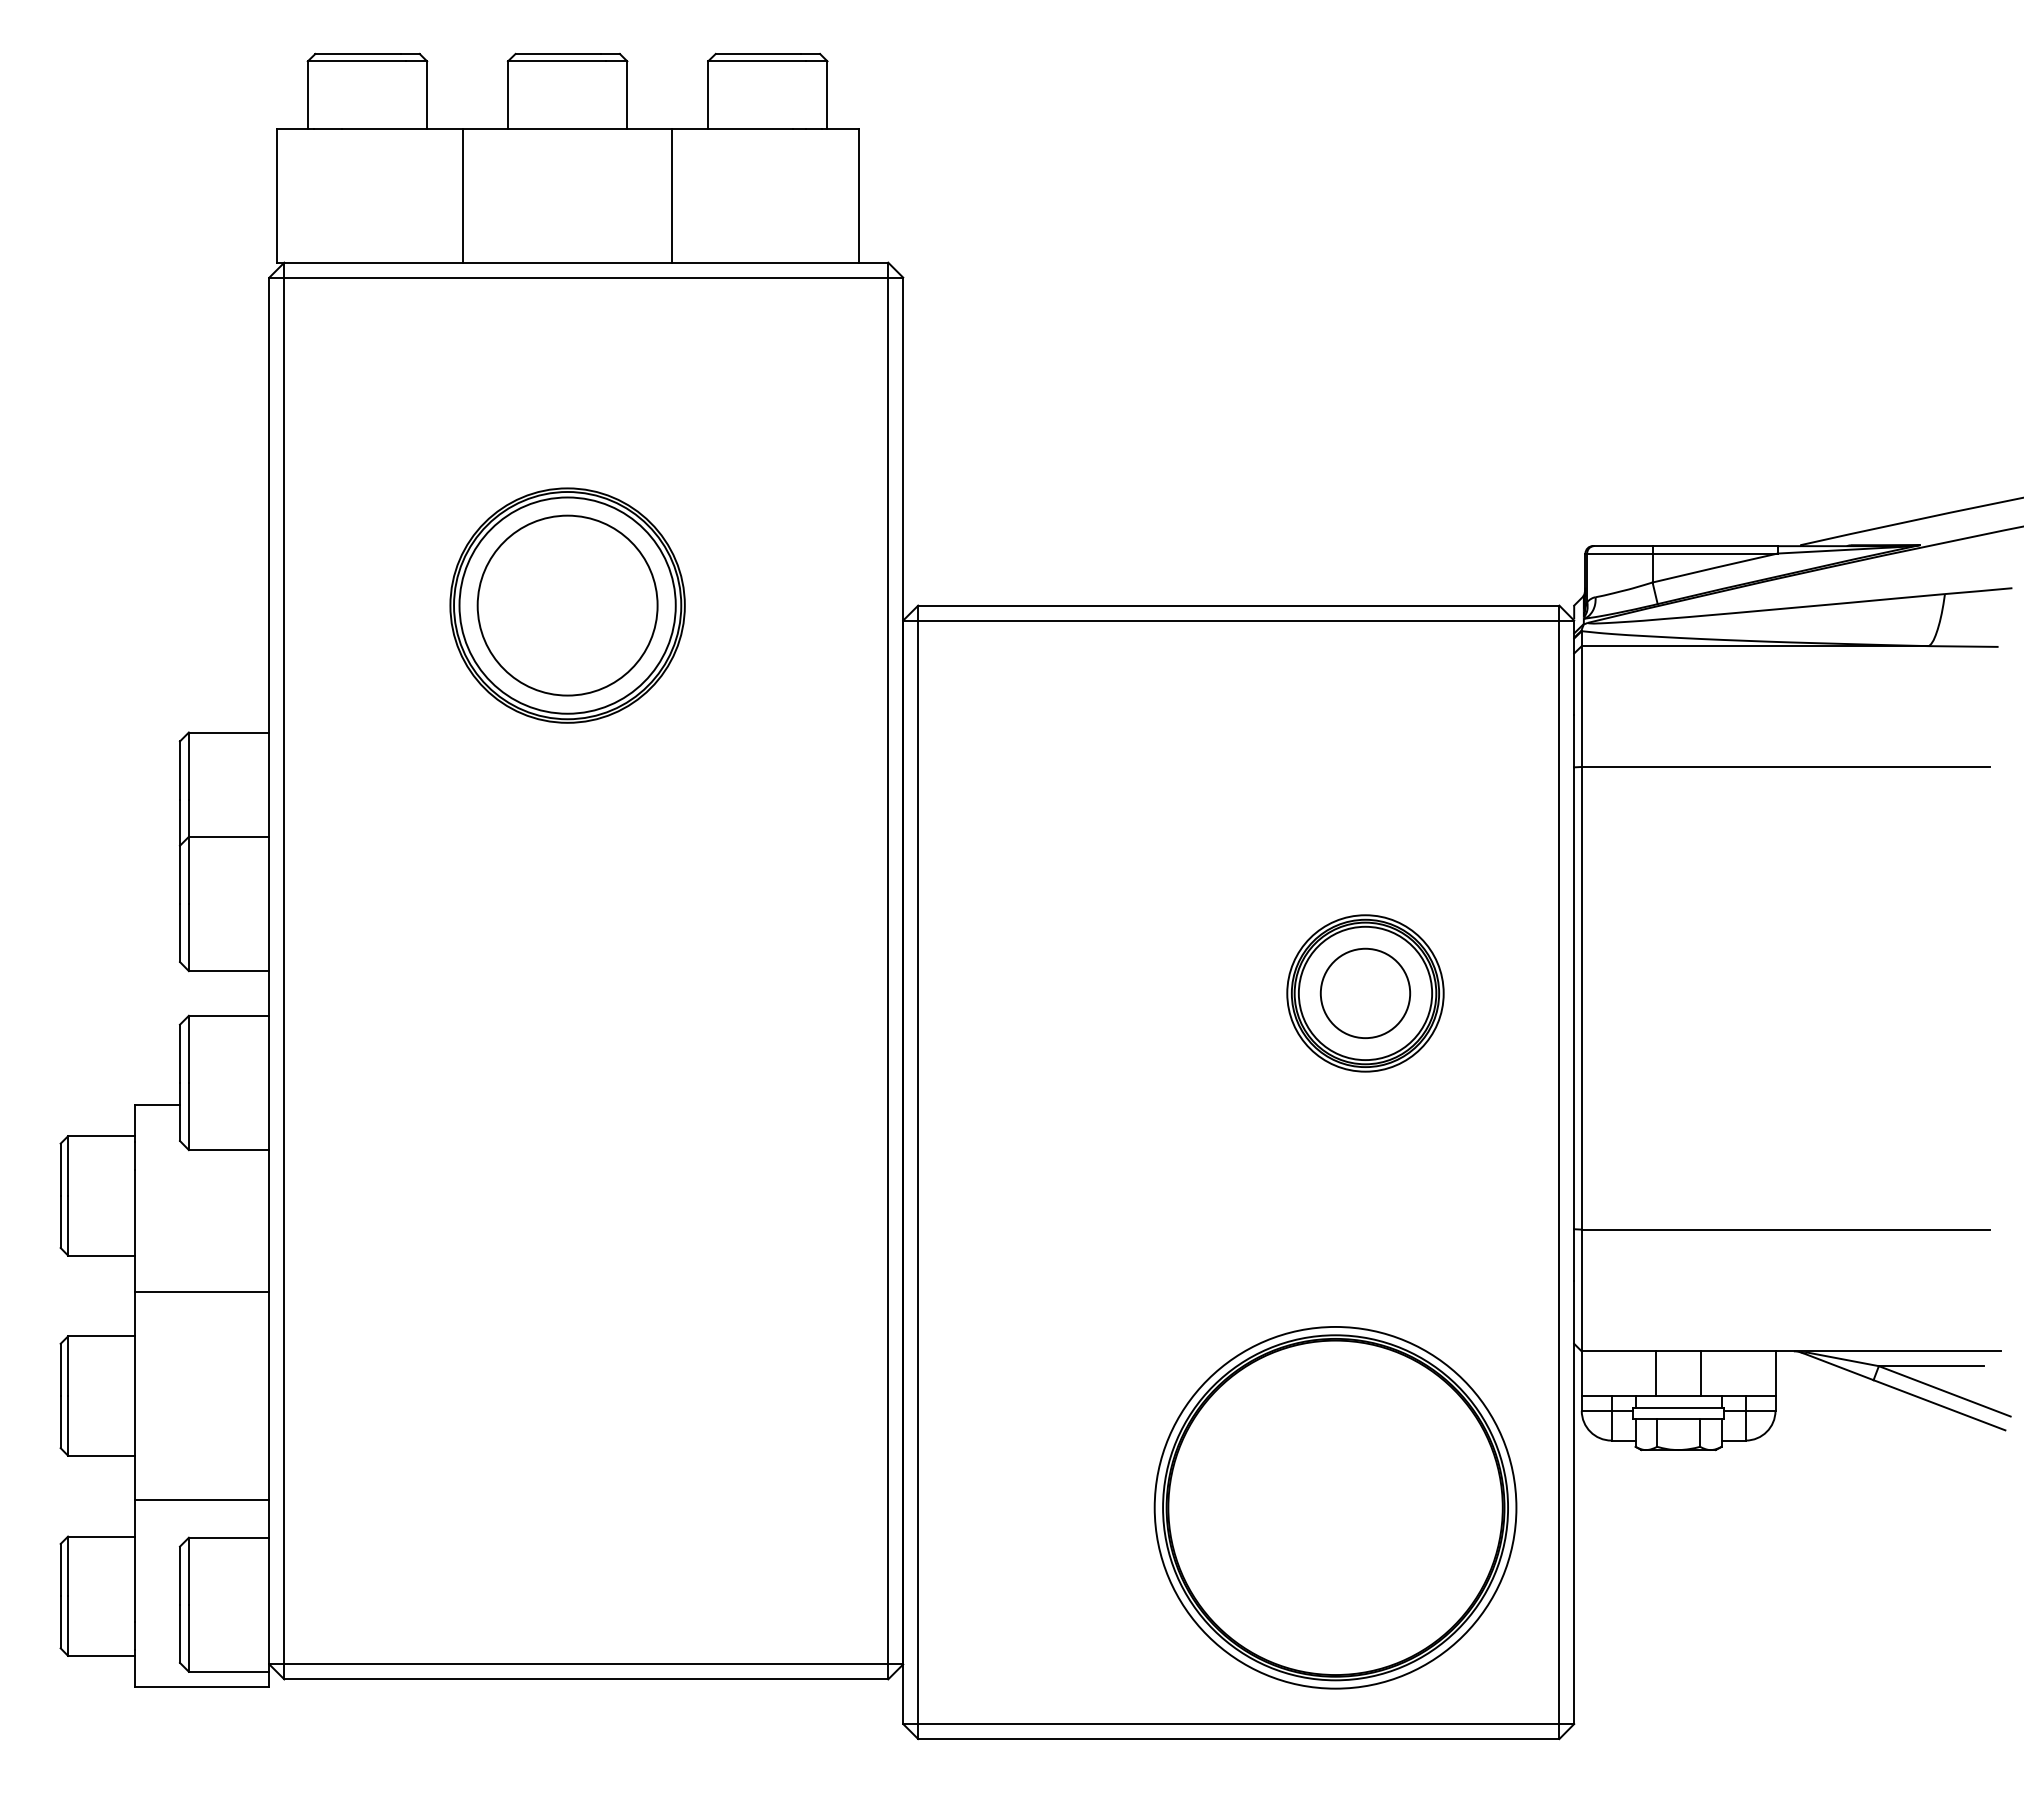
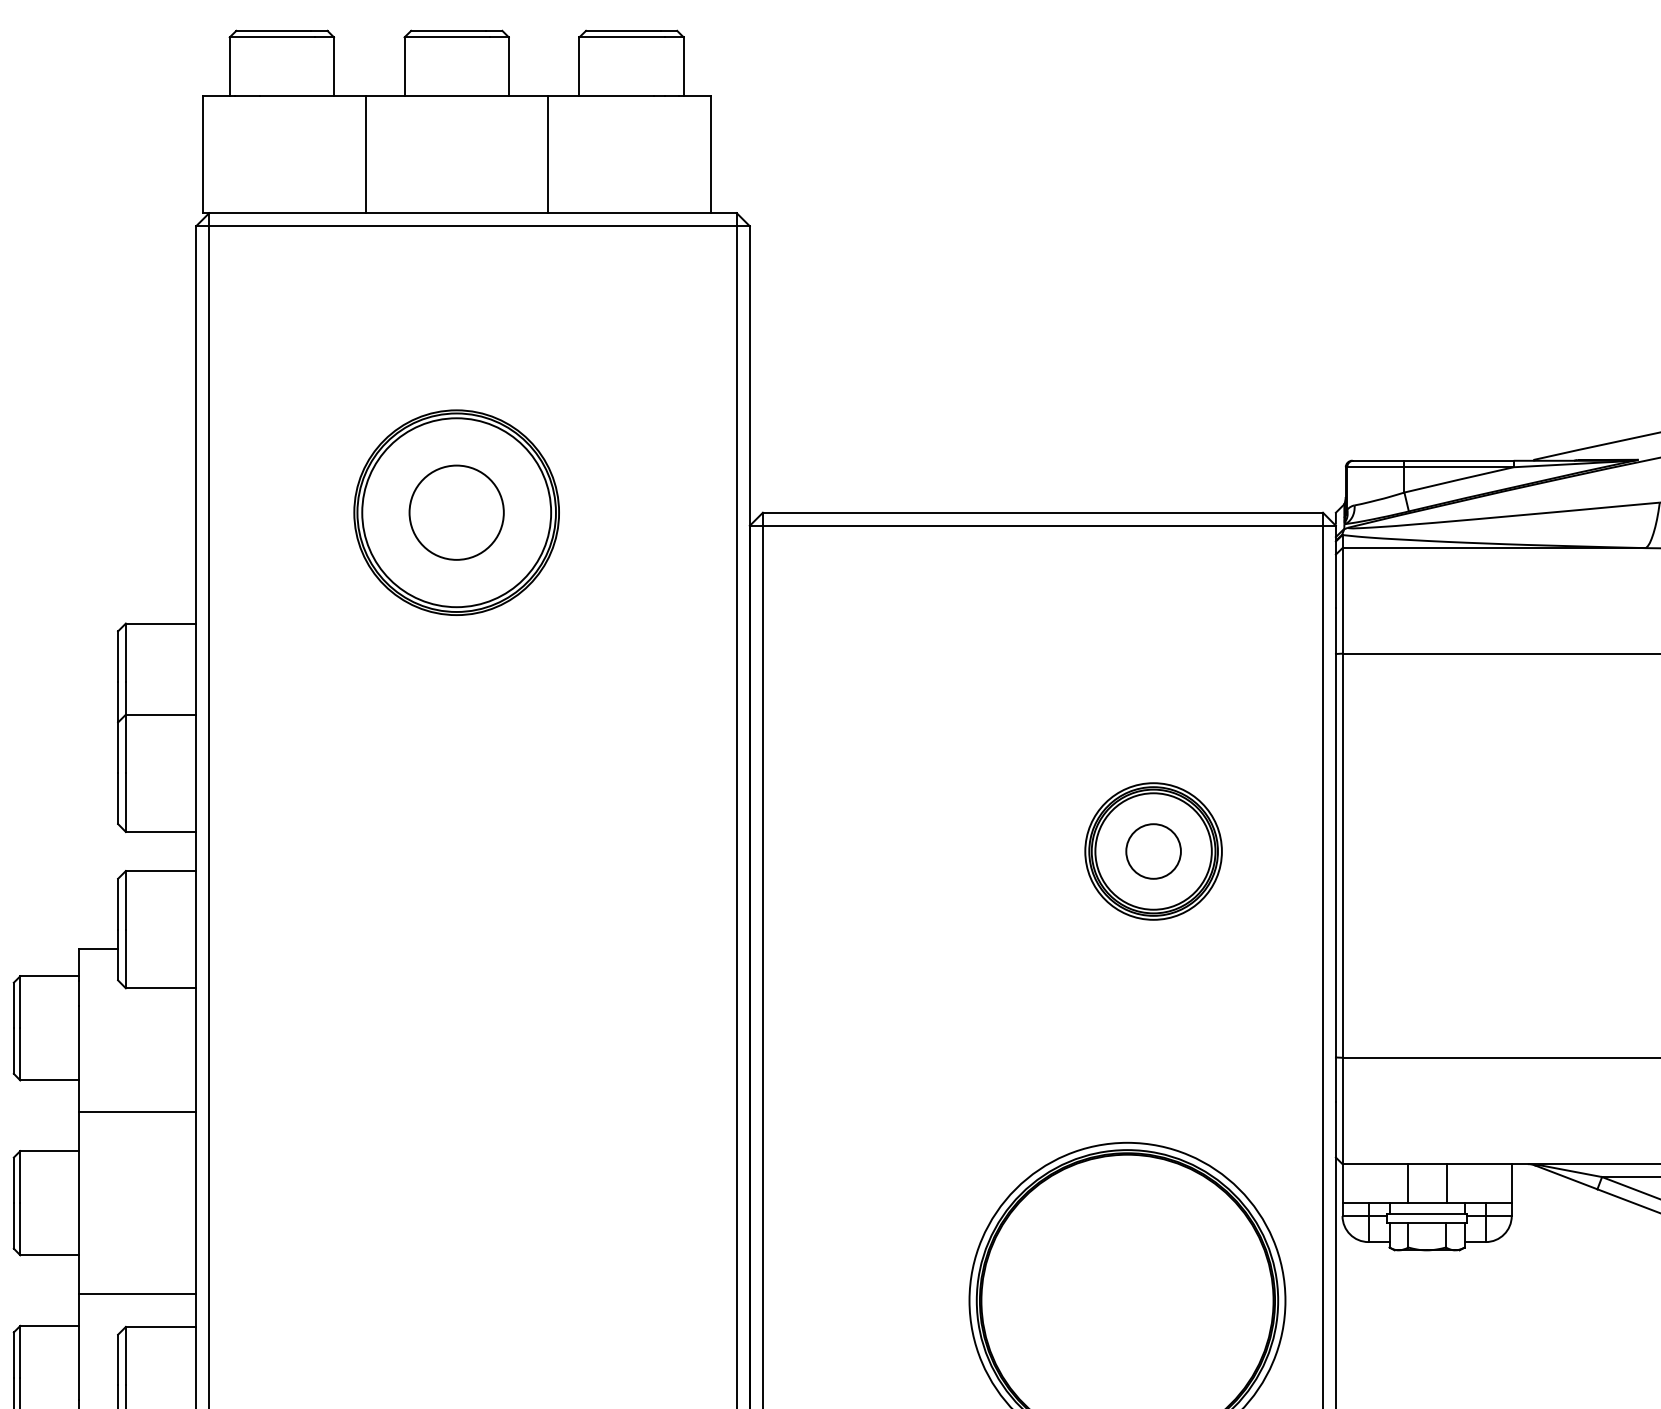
circle: (567, 605) -> (456, 512), size x0.6
circle: (1365, 993) -> (1153, 851), size x0.7

